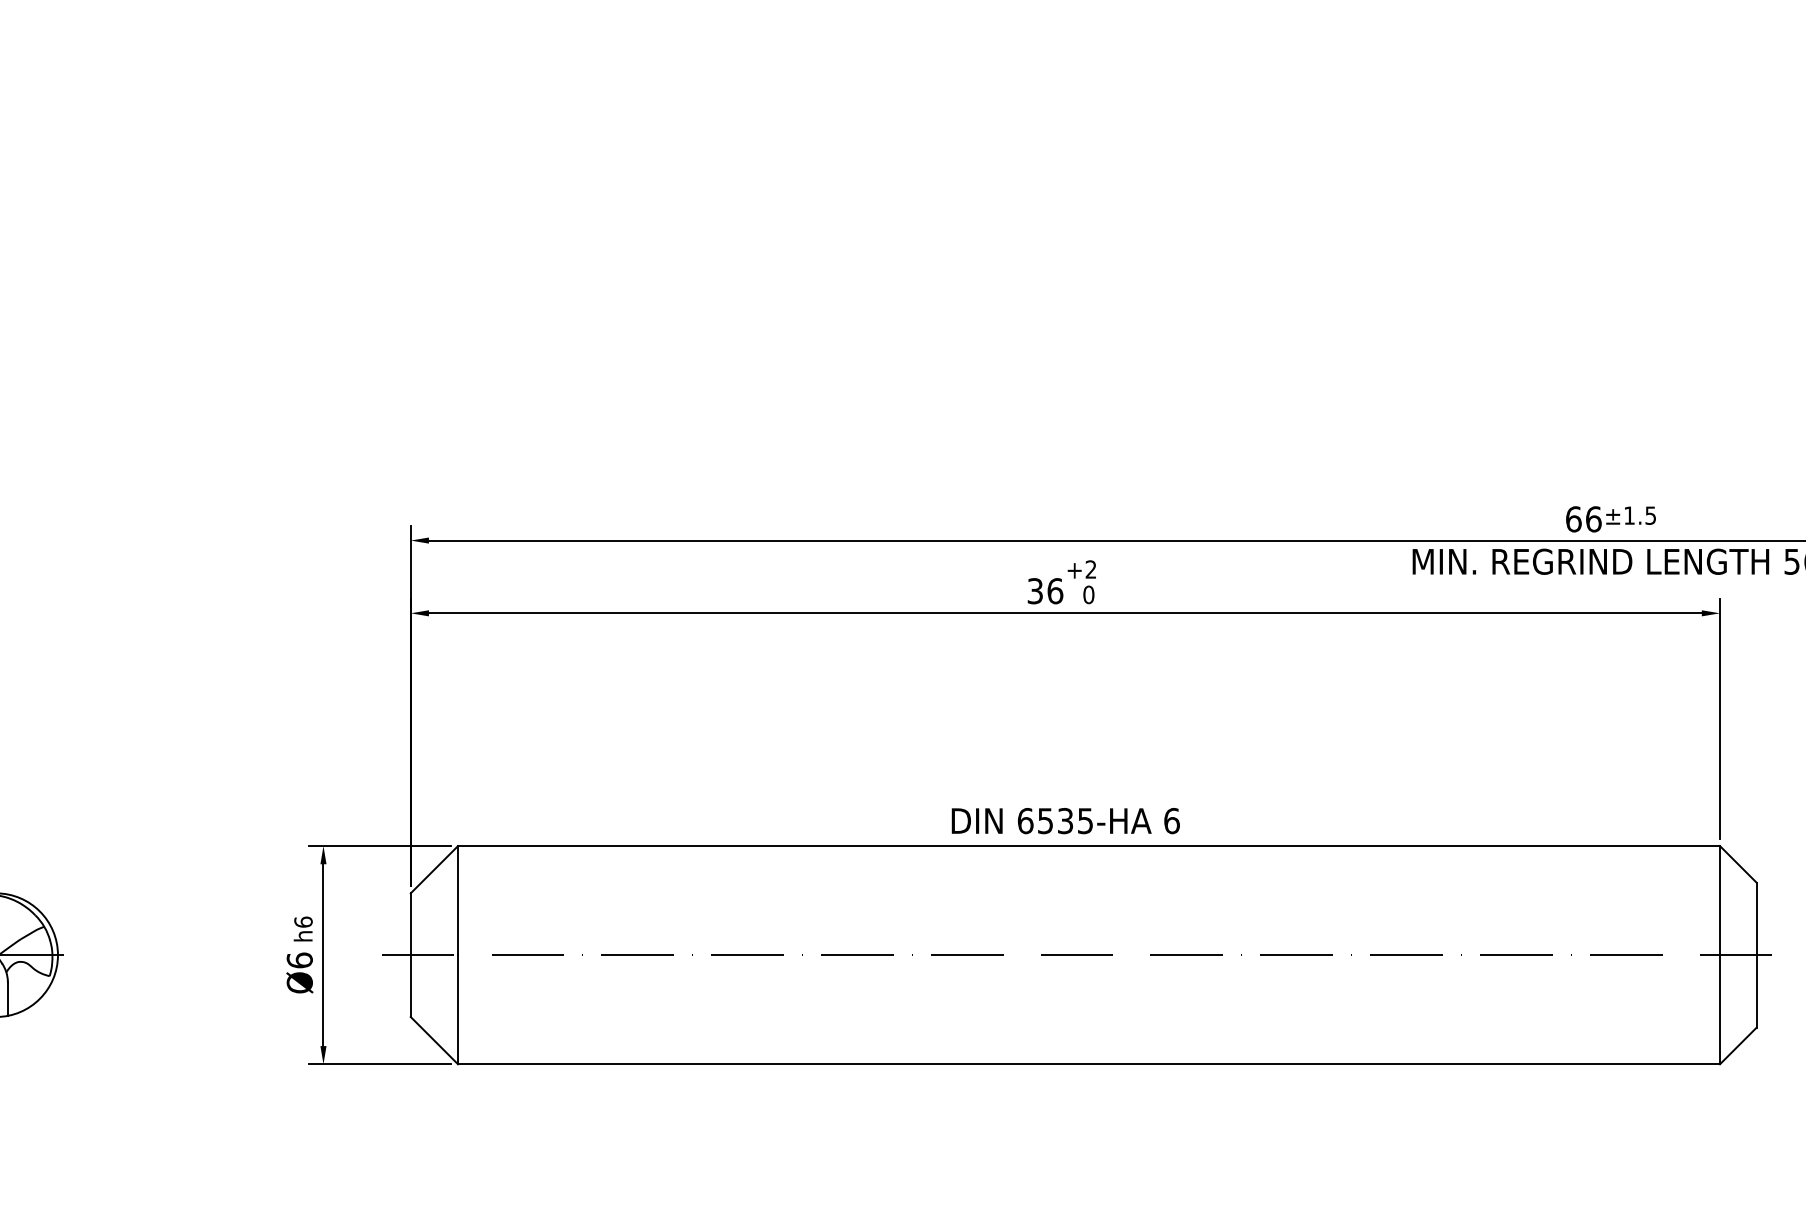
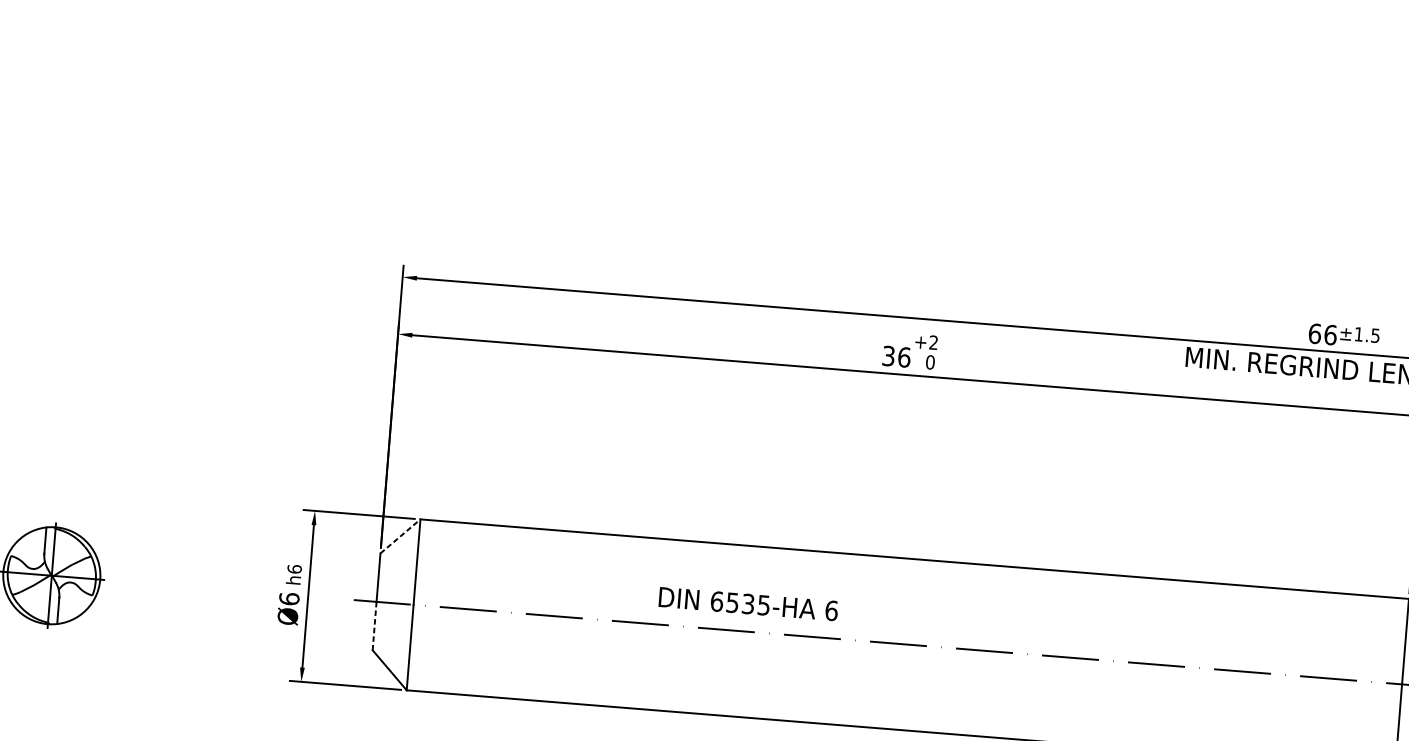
text: (1065, 821) -> (748, 604), moved
line: (434, 869) -> (400, 536), solid -> dashed
line: (410, 986) -> (374, 626), solid -> dashed

